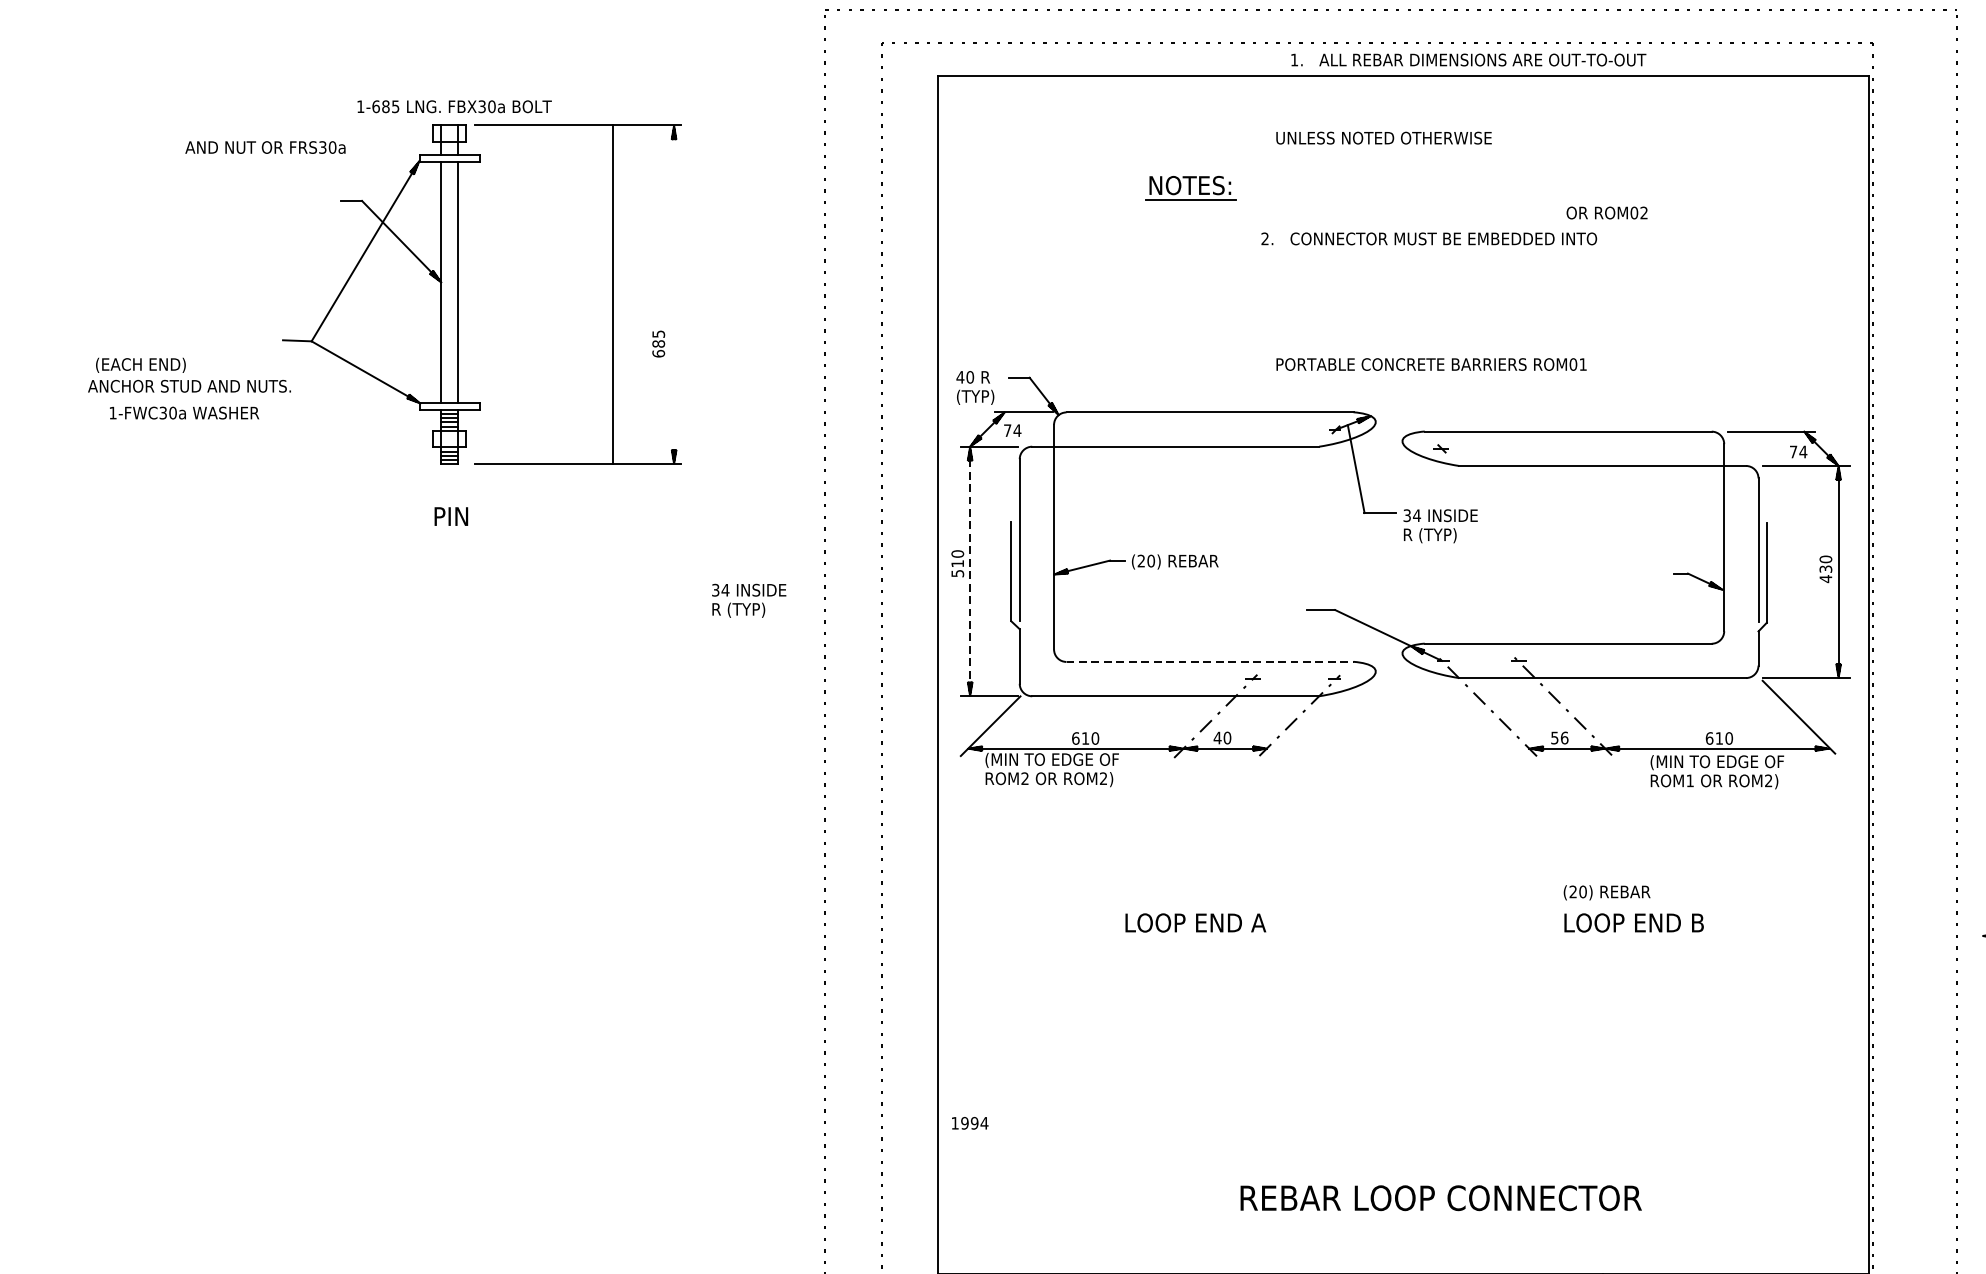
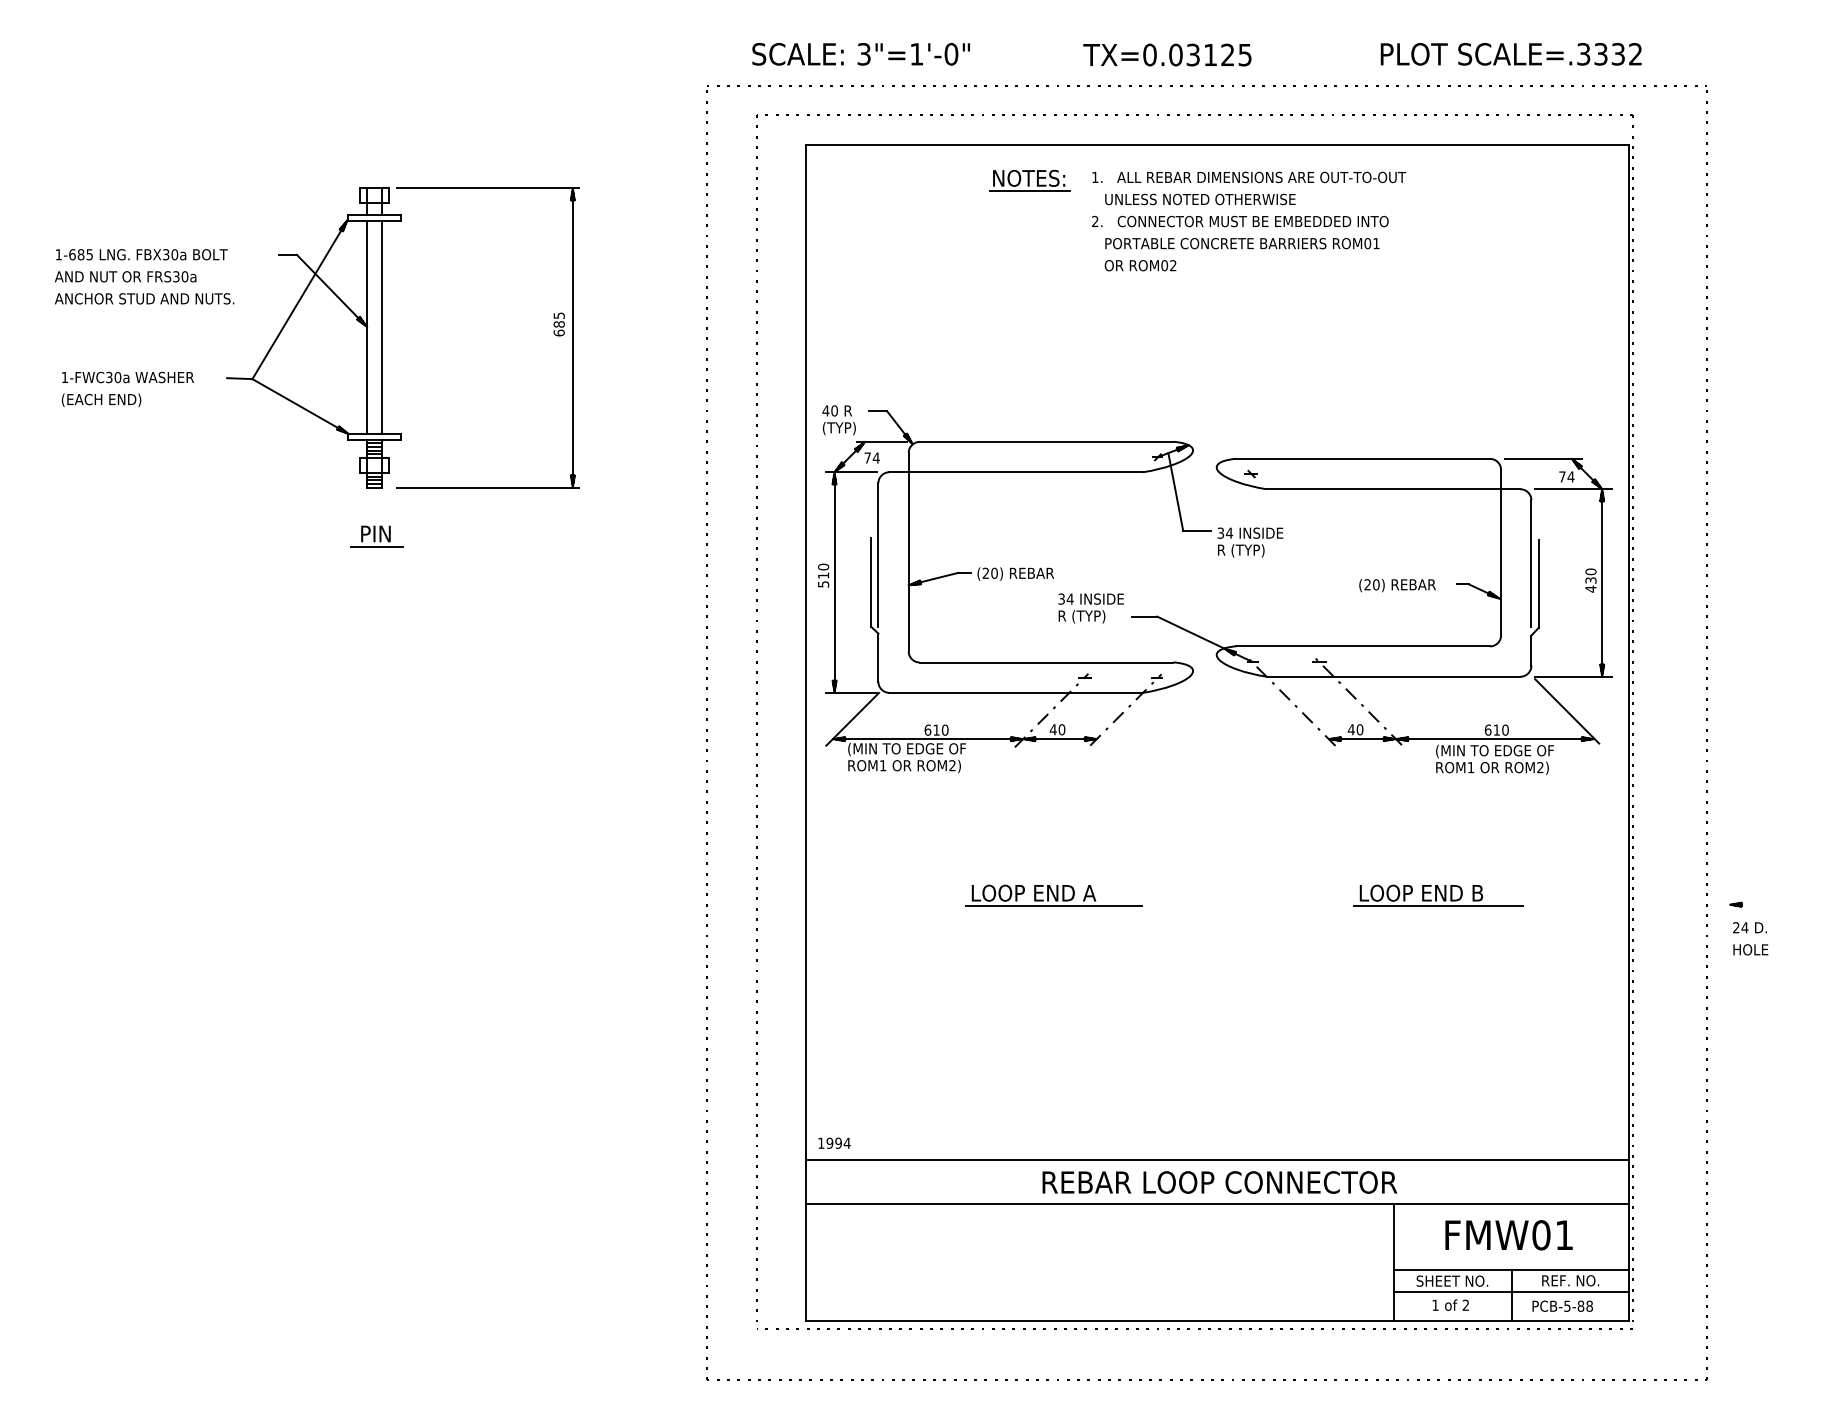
text: (1469, 60) -> (1249, 177), moved
text: (454, 106) -> (141, 254), moved
text: (265, 147) -> (125, 276), moved
part: (1190, 187) -> (1029, 180), moved
text: (1607, 212) -> (1140, 265), moved
text: (1429, 238) -> (1240, 221), moved
line: (612, 294) -> (572, 337), moved
text: (657, 344) -> (558, 324), moved
text: (1431, 364) -> (1242, 243), moved
text: (189, 385) -> (144, 298), moved
text: (183, 413) -> (127, 377), moved
line: (451, 530) -> (376, 546), added
line: (970, 572) -> (834, 583), dashed -> solid
text: (748, 600) -> (1090, 608), moved
line: (1209, 661) -> (1046, 662), dashed -> solid
text: (1559, 737) -> (1355, 729), 56 -> 40
text: (1024, 778) -> (882, 765), ROM2 -> ROM1
text: (1607, 892) -> (1397, 585), moved
line: (1218, 937) -> (1054, 906), added
line: (1653, 937) -> (1438, 906), added
text: (970, 1122) -> (834, 1142), moved
text: (1440, 1198) -> (1219, 1182), moved
line: (1403, 1224) -> (1217, 1159), added

